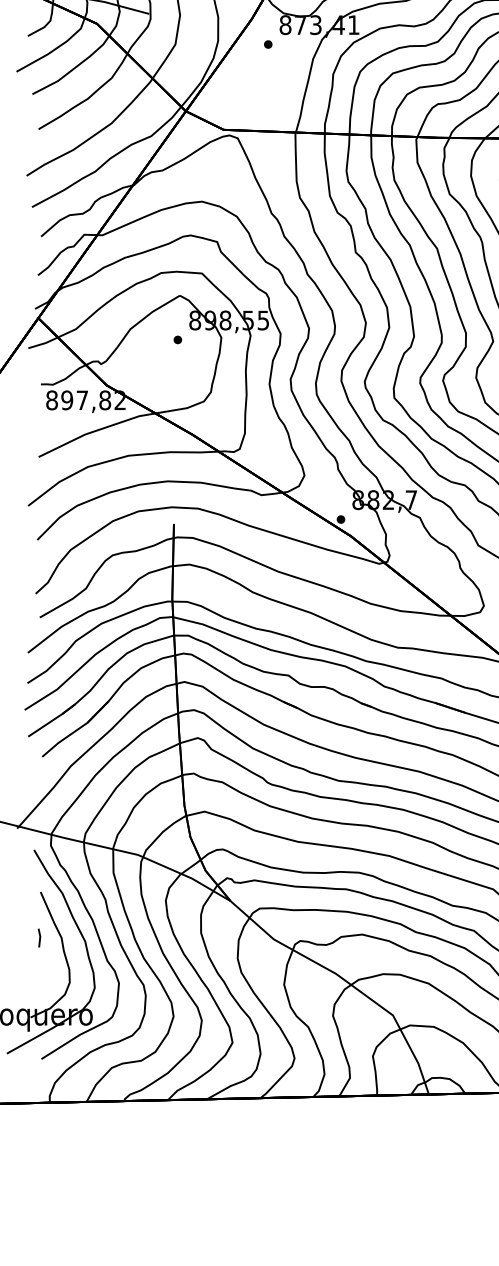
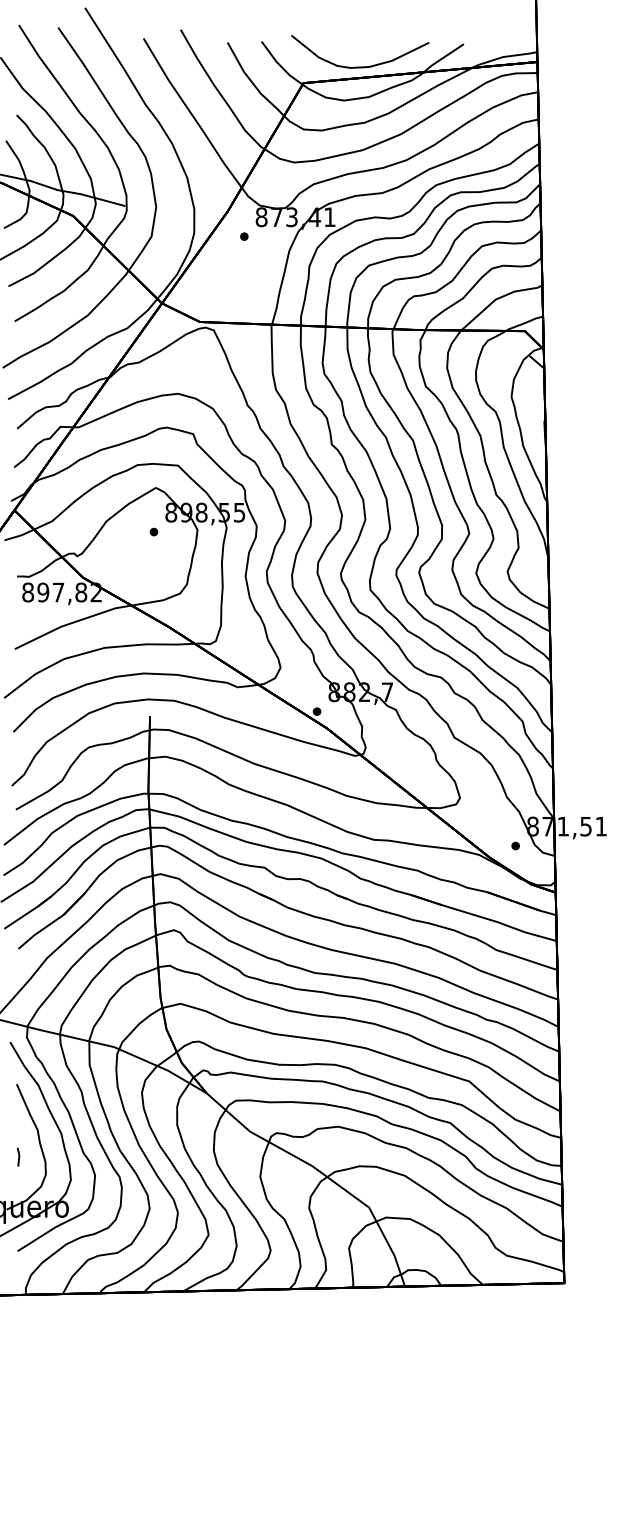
line: (39, 937) -> (18, 1156), moved

